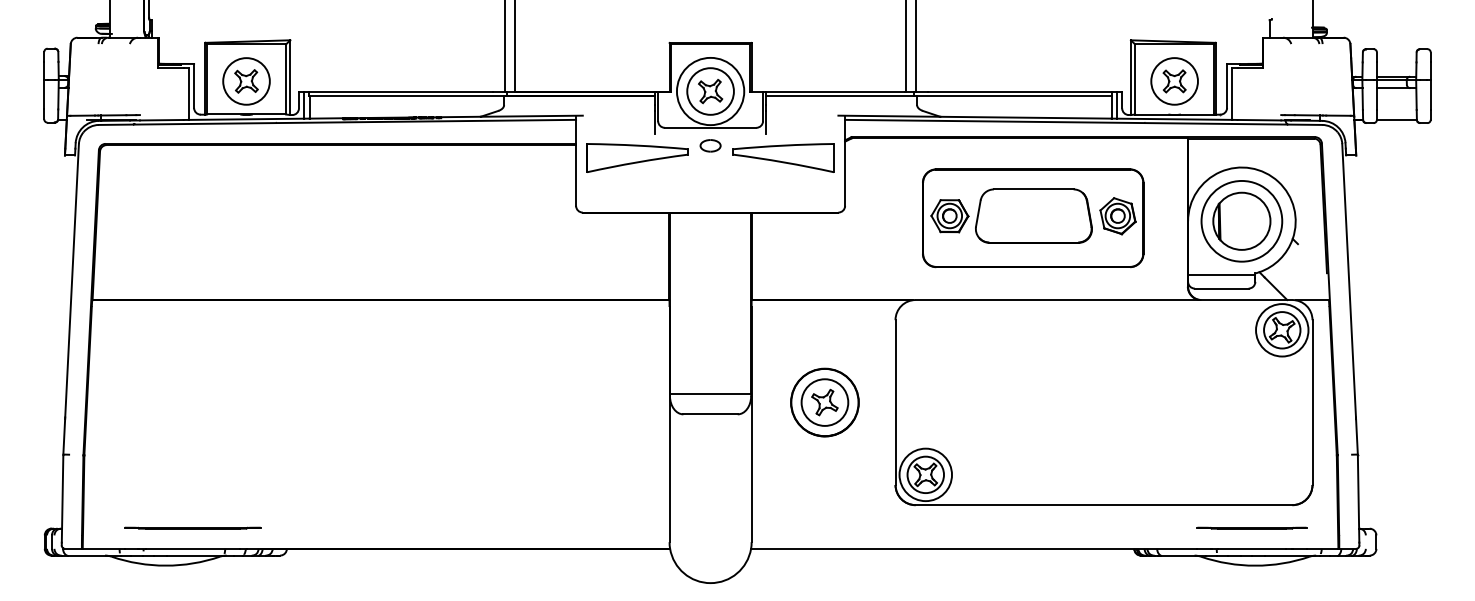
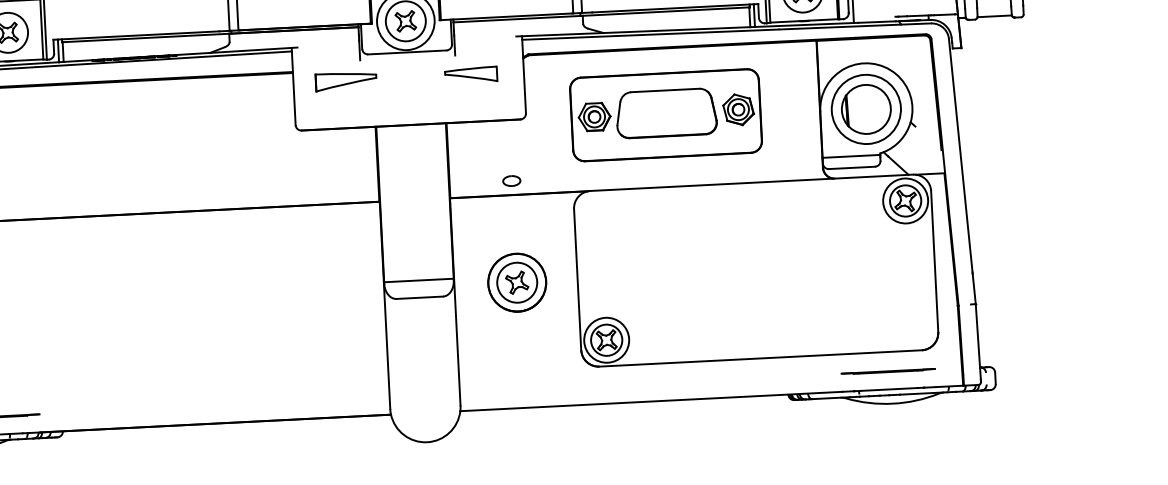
part: (710, 145) -> (511, 180), moved
part: (637, 157) -> (346, 81), size x0.7
part: (783, 157) -> (471, 74), size x0.6
part: (1033, 218) -> (666, 115), moved

